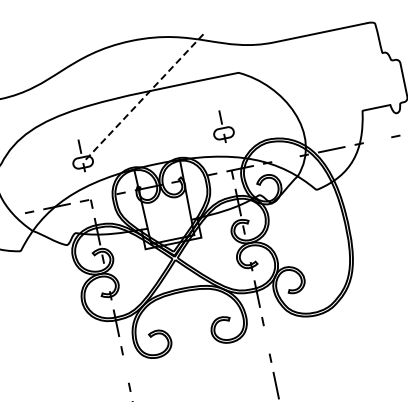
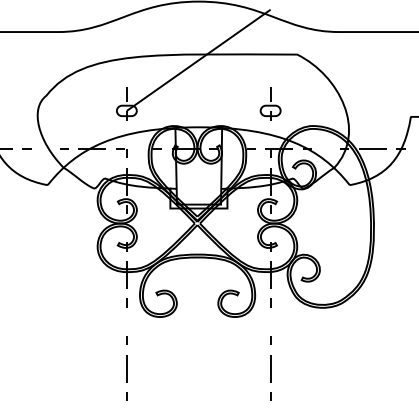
line: (143, 98) -> (198, 60), dashed -> solid

